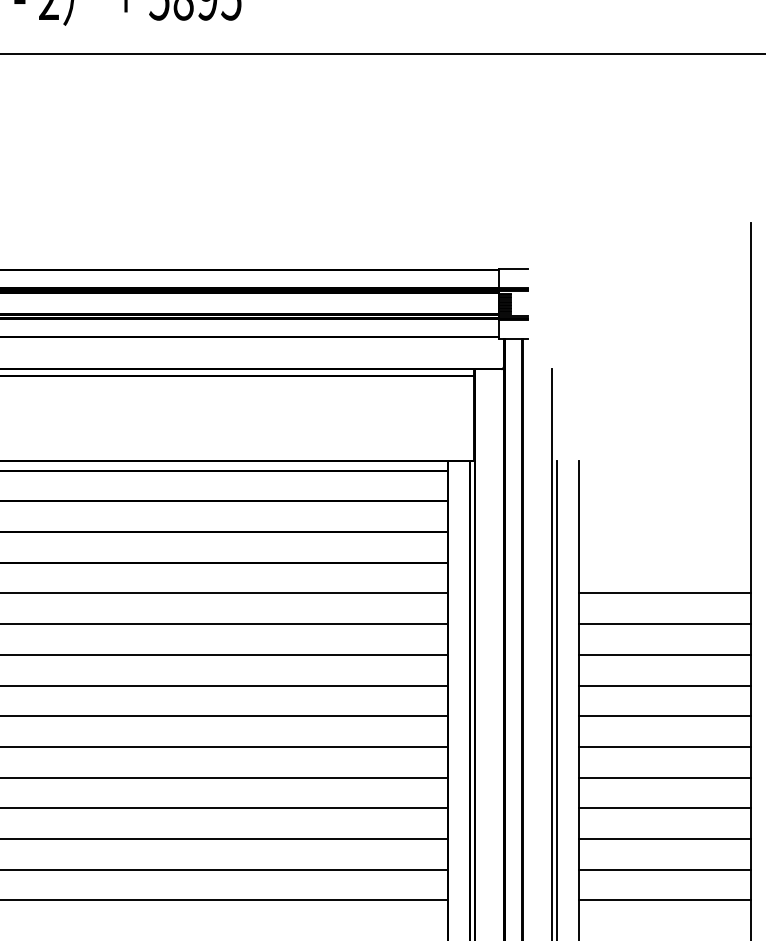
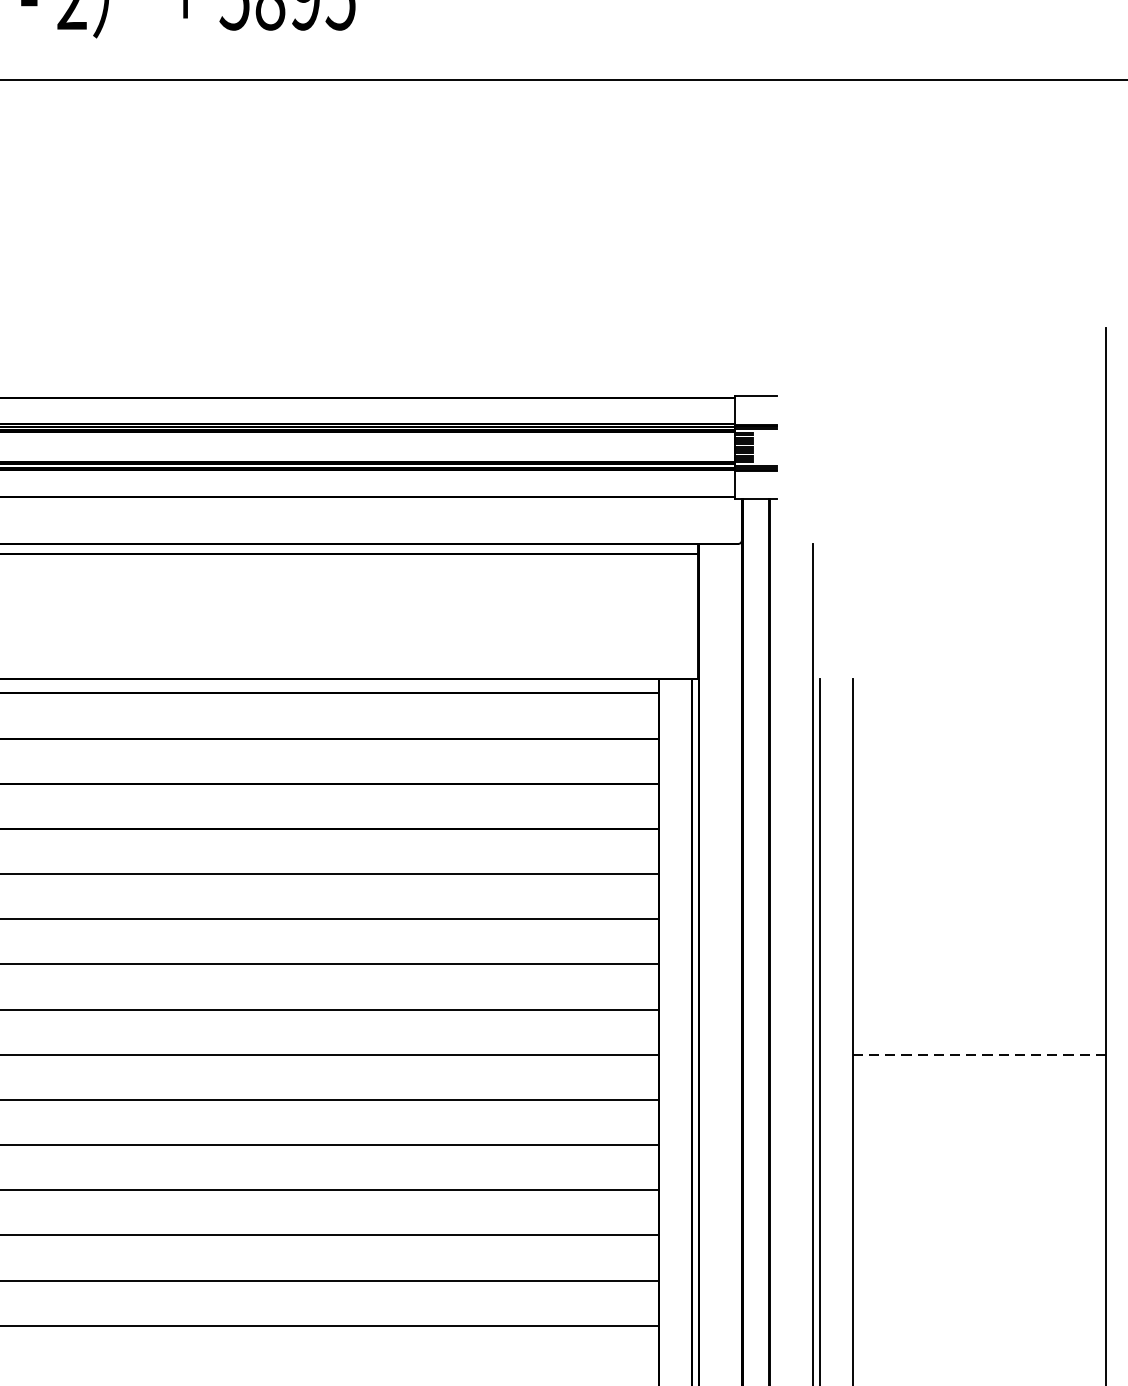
line: (664, 593) -> (978, 874), removed
line: (664, 624) -> (978, 919), removed
line: (664, 654) -> (978, 963), removed
line: (664, 685) -> (978, 1009), removed
line: (664, 716) -> (978, 1055), solid -> dashed
line: (664, 746) -> (978, 1099), removed
line: (664, 777) -> (978, 1145), removed
line: (664, 808) -> (978, 1190), removed
line: (664, 838) -> (978, 1234), removed
line: (664, 869) -> (978, 1280), removed
line: (664, 900) -> (978, 1326), removed

